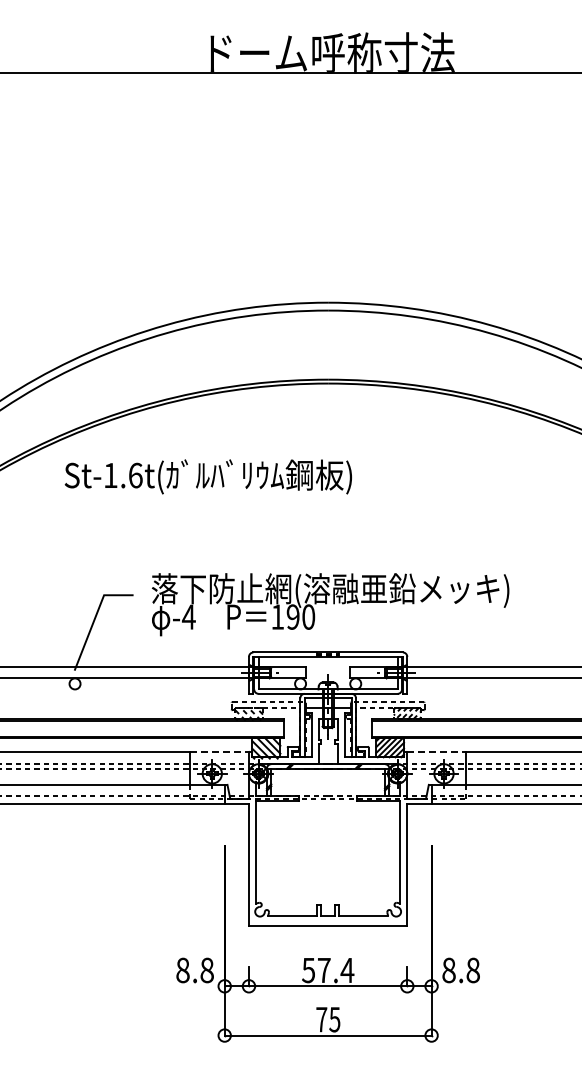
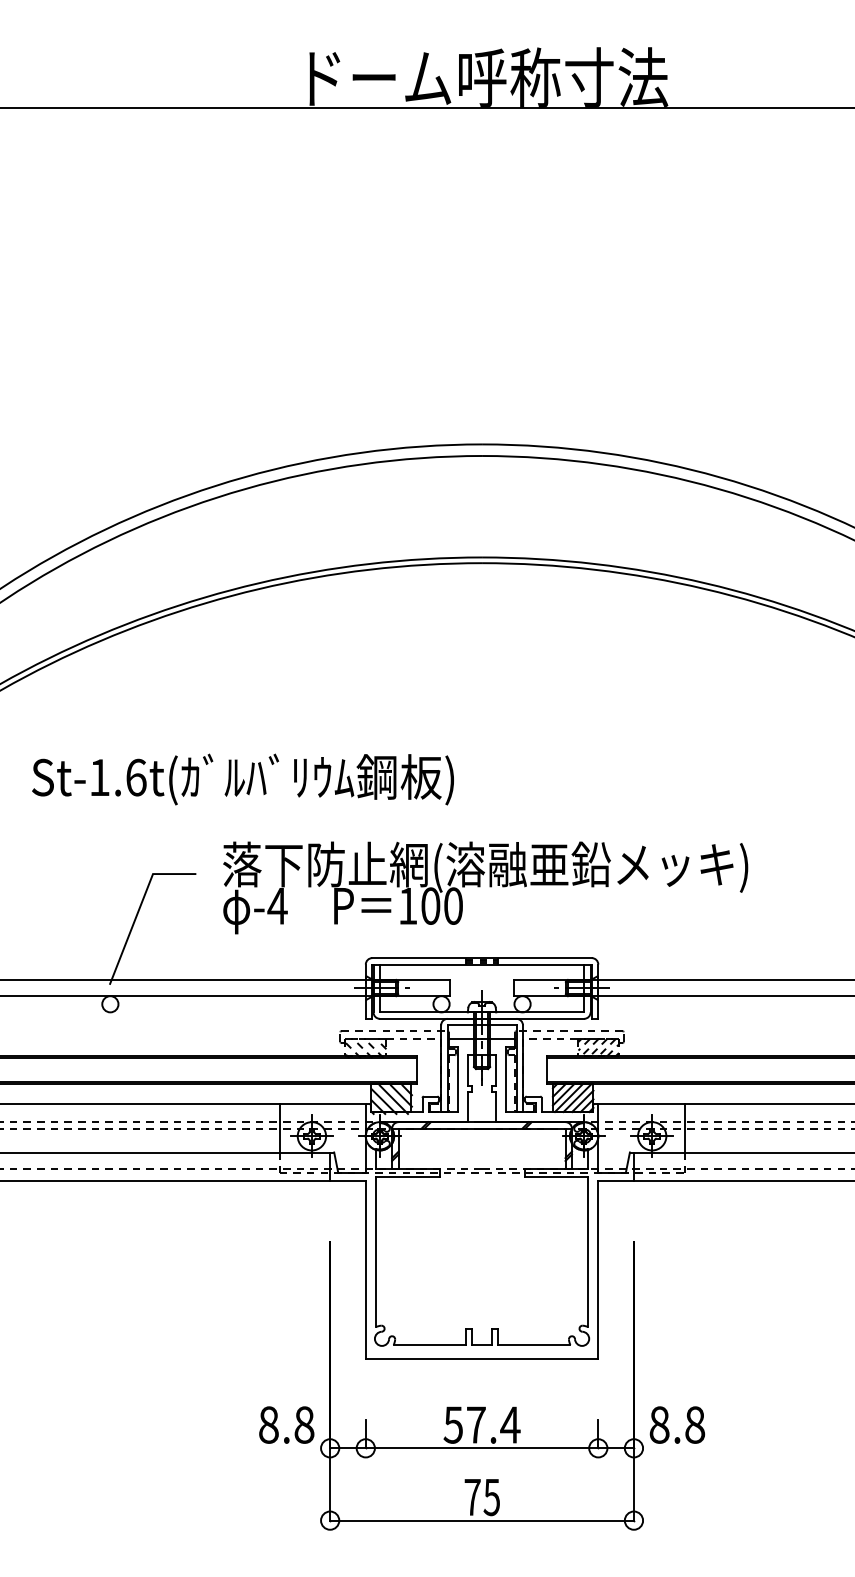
text: (207, 476) -> (241, 778), moved
text: (292, 616) -> (429, 905), 190 -> 100
line: (220, 751) -> (323, 1103), dashed -> solid
line: (437, 751) -> (642, 1103), dashed -> solid

